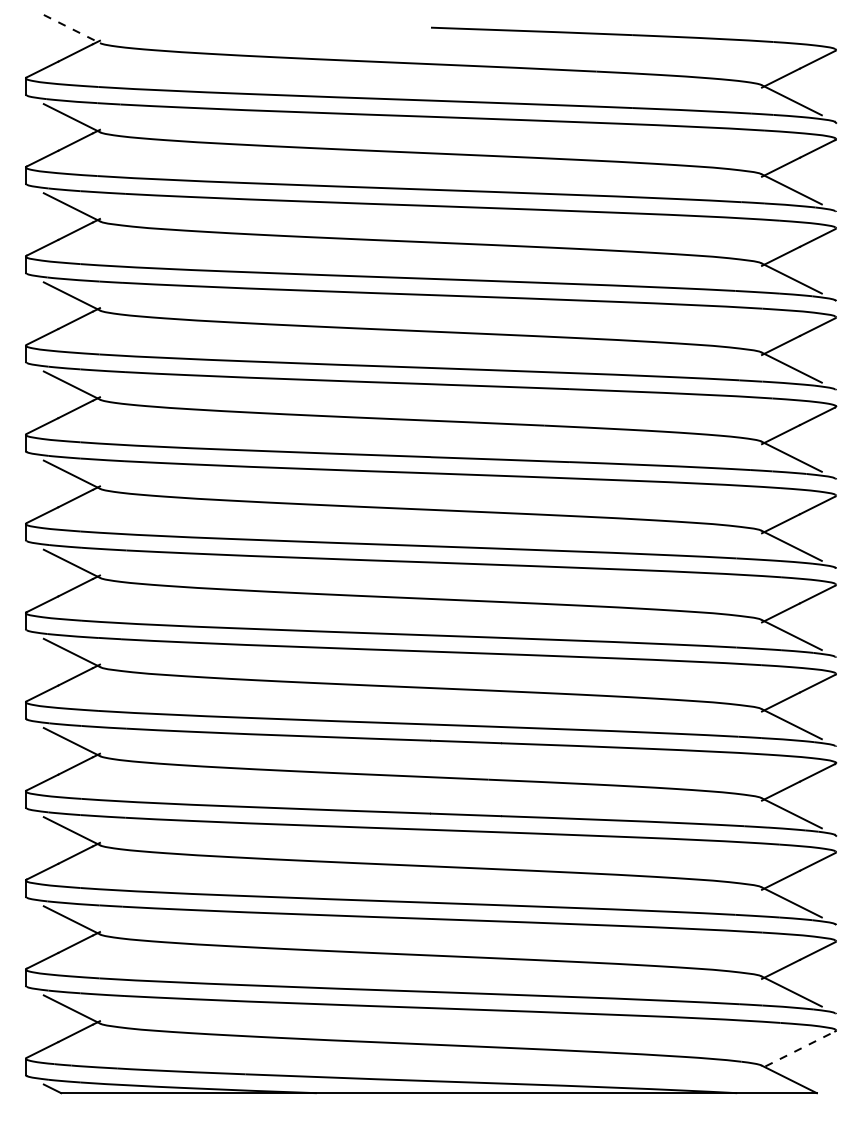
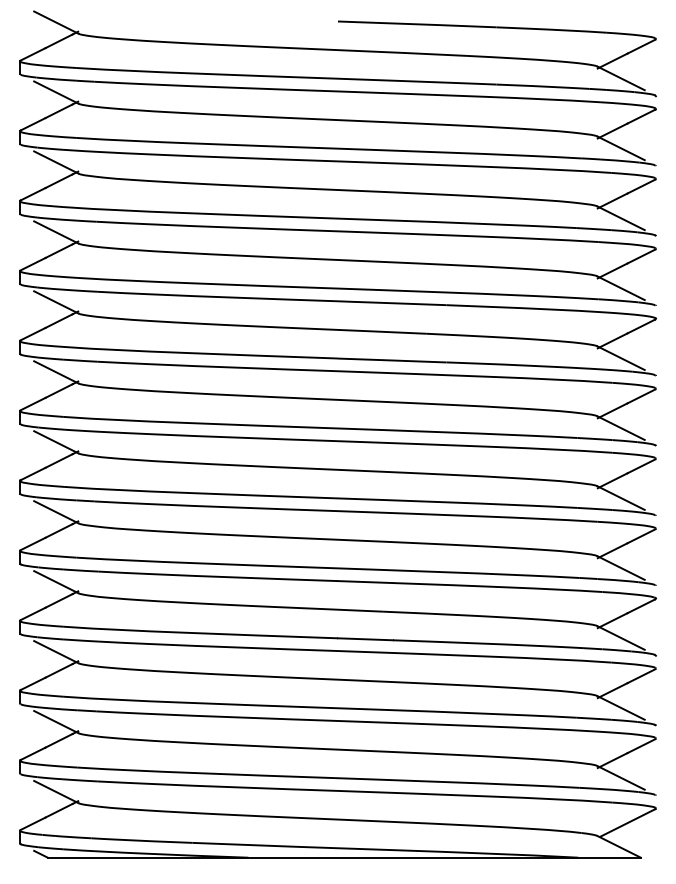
line: (72, 29) -> (56, 22), dashed -> solid
line: (800, 1048) -> (627, 822), dashed -> solid

